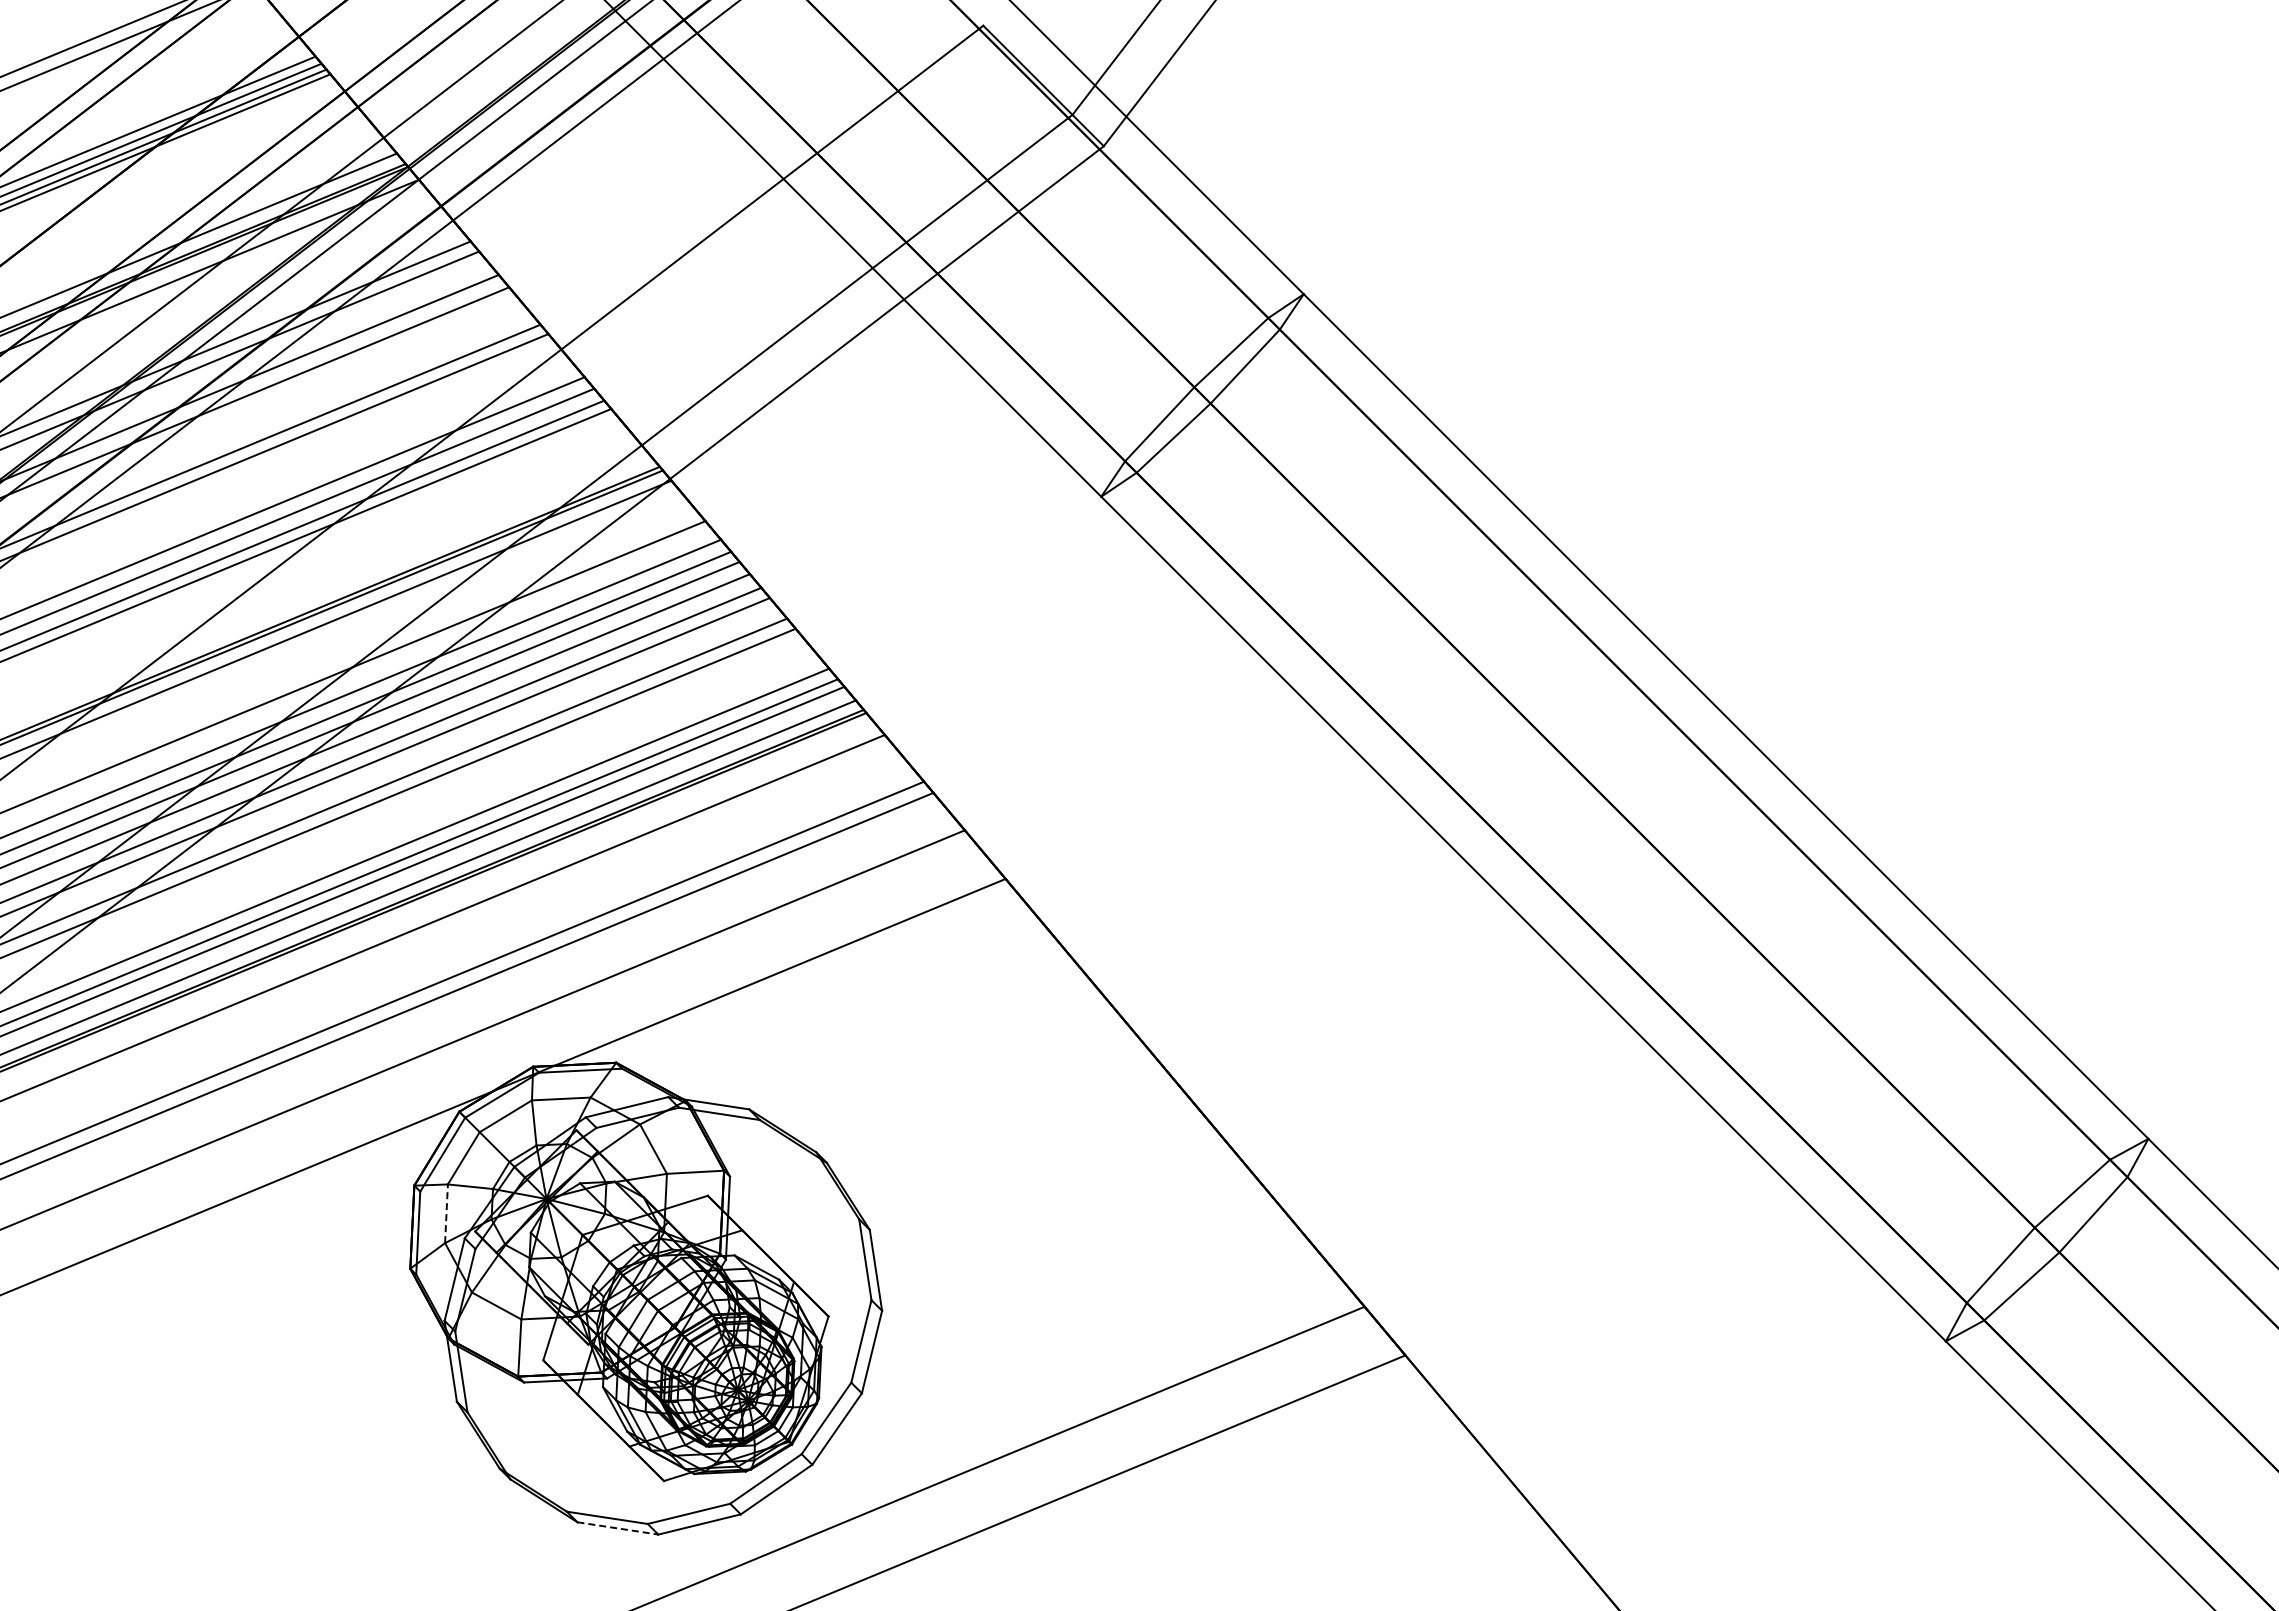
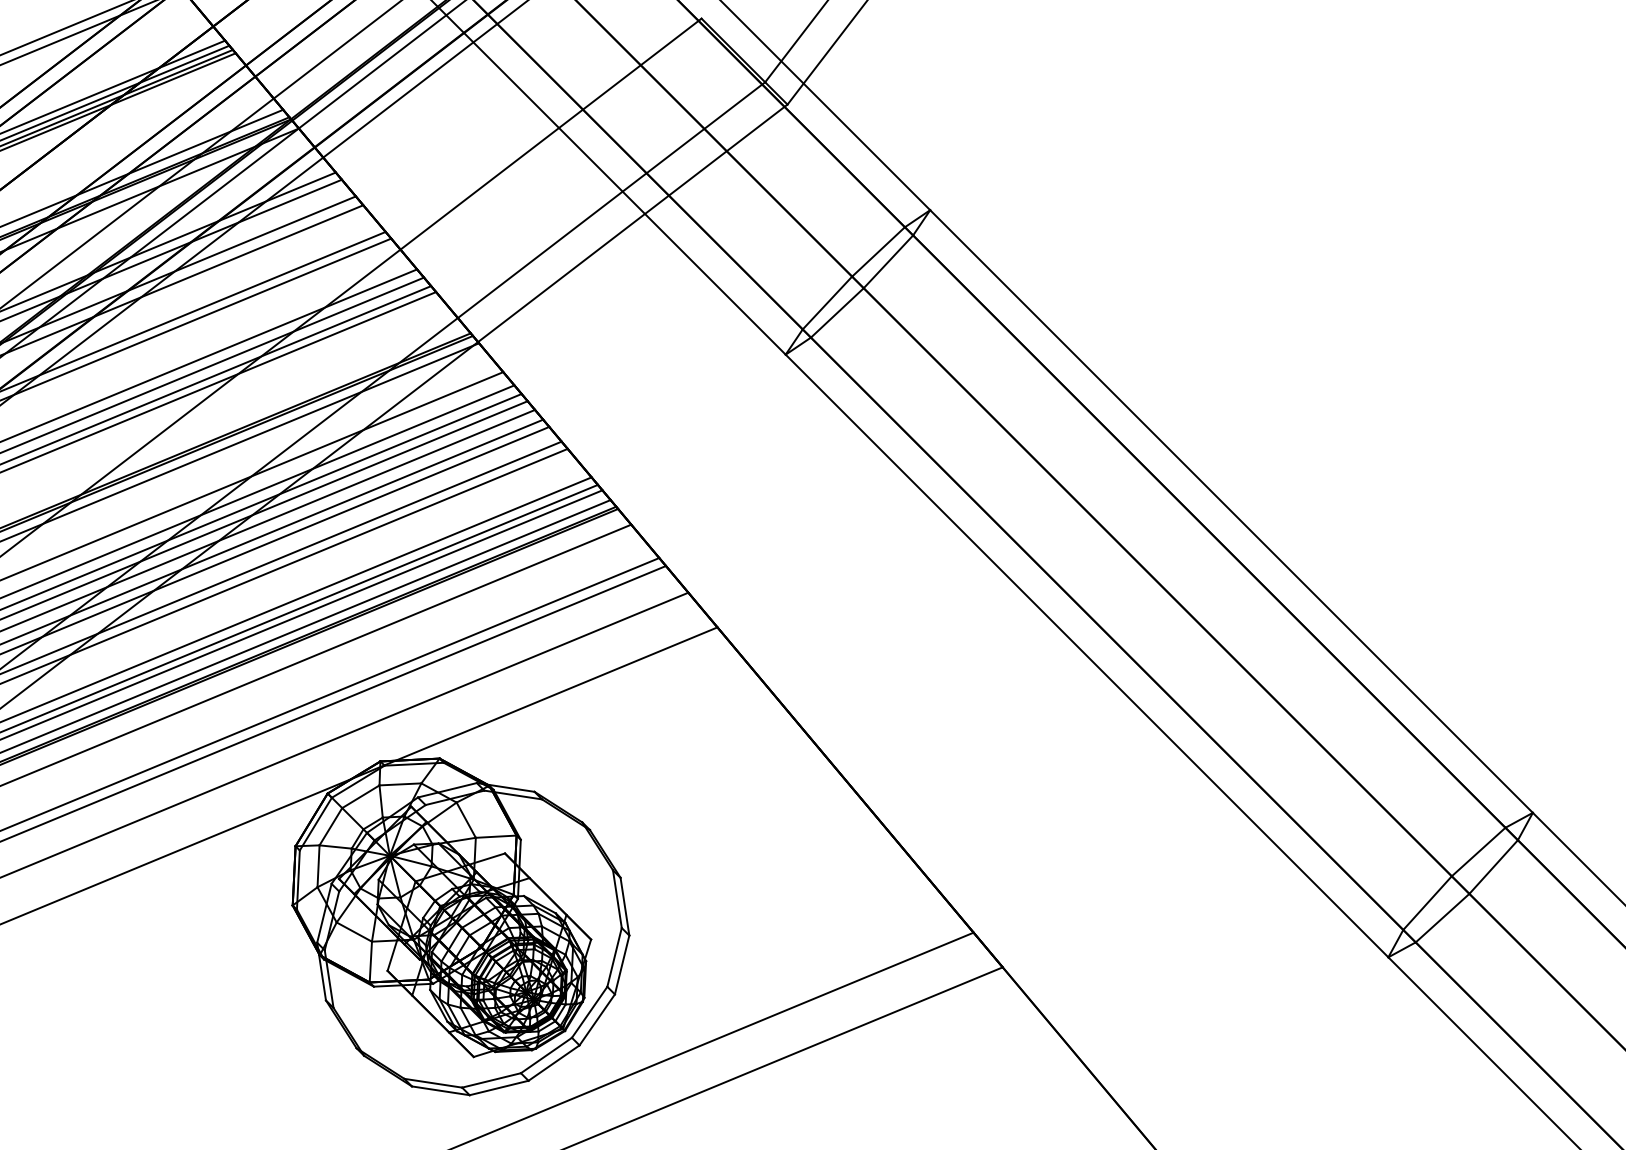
line: (446, 1213) -> (318, 866), dashed -> solid
line: (617, 1528) -> (440, 1090), dashed -> solid

